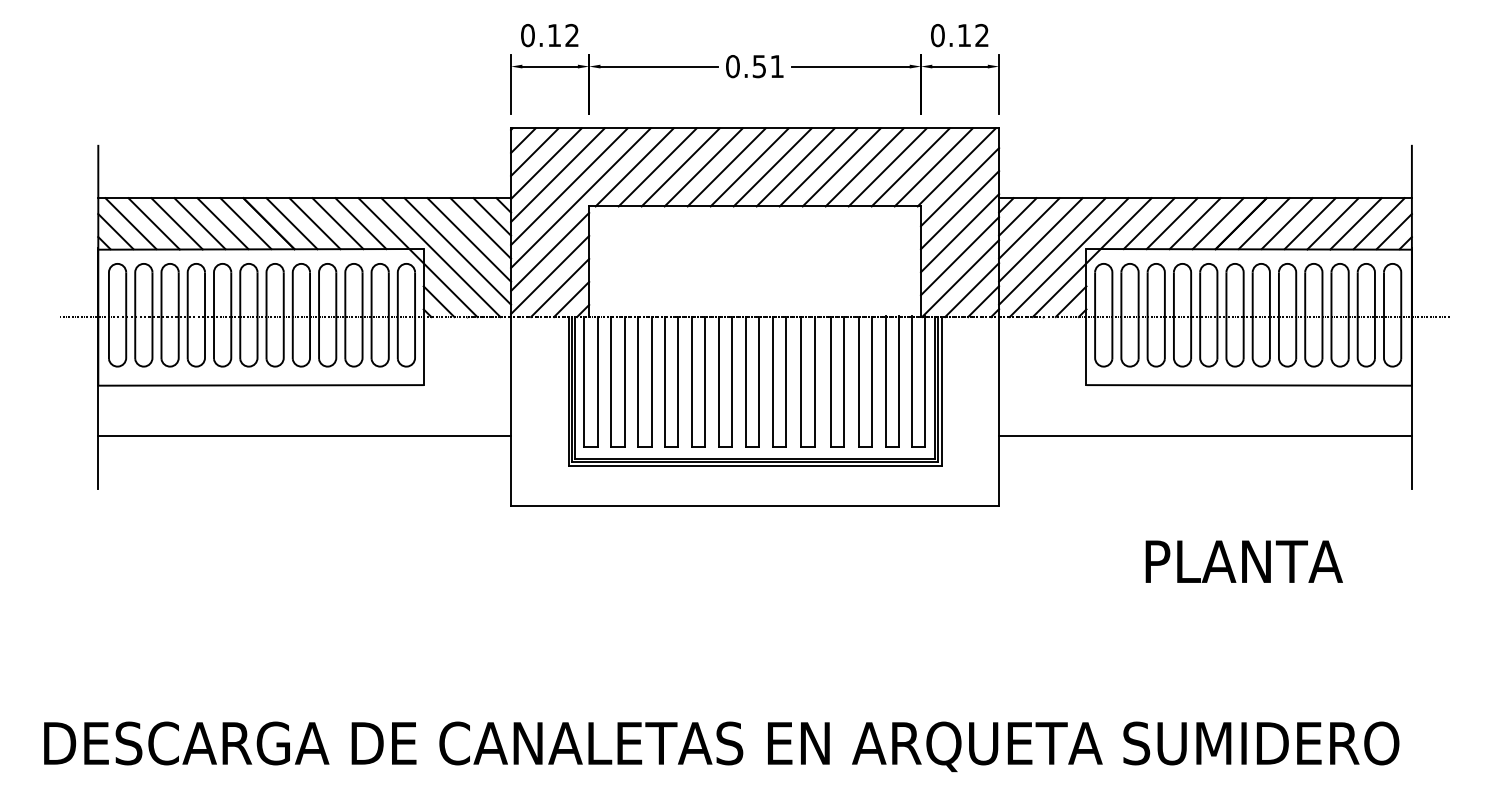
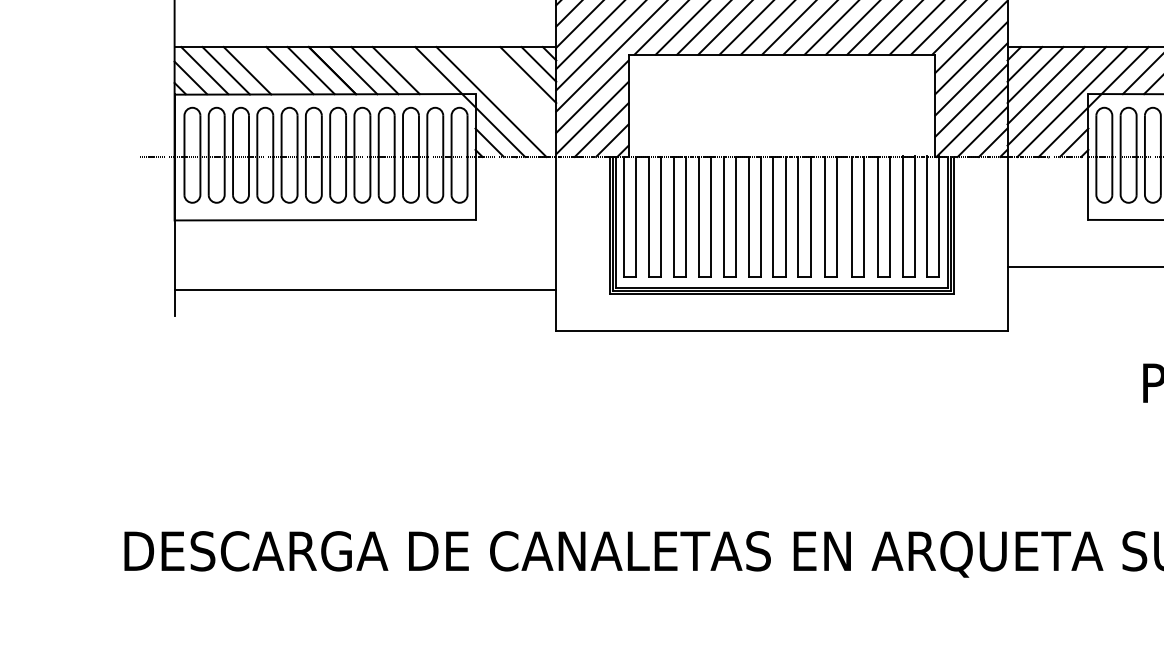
line: (199, 223) -> (268, 70), removed
line: (360, 223) -> (417, 70), removed
line: (469, 239) -> (517, 85), removed
line: (457, 251) -> (506, 96), removed
line: (304, 435) -> (365, 289), moved

